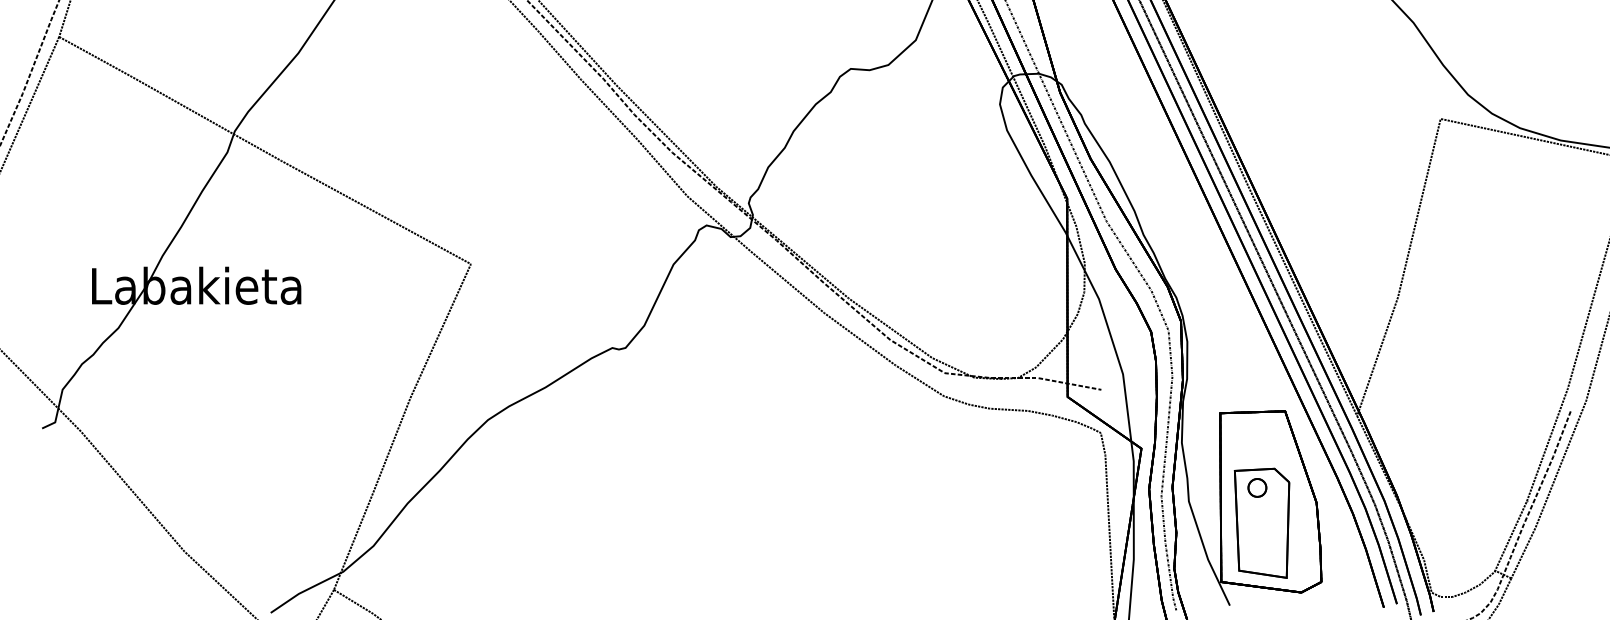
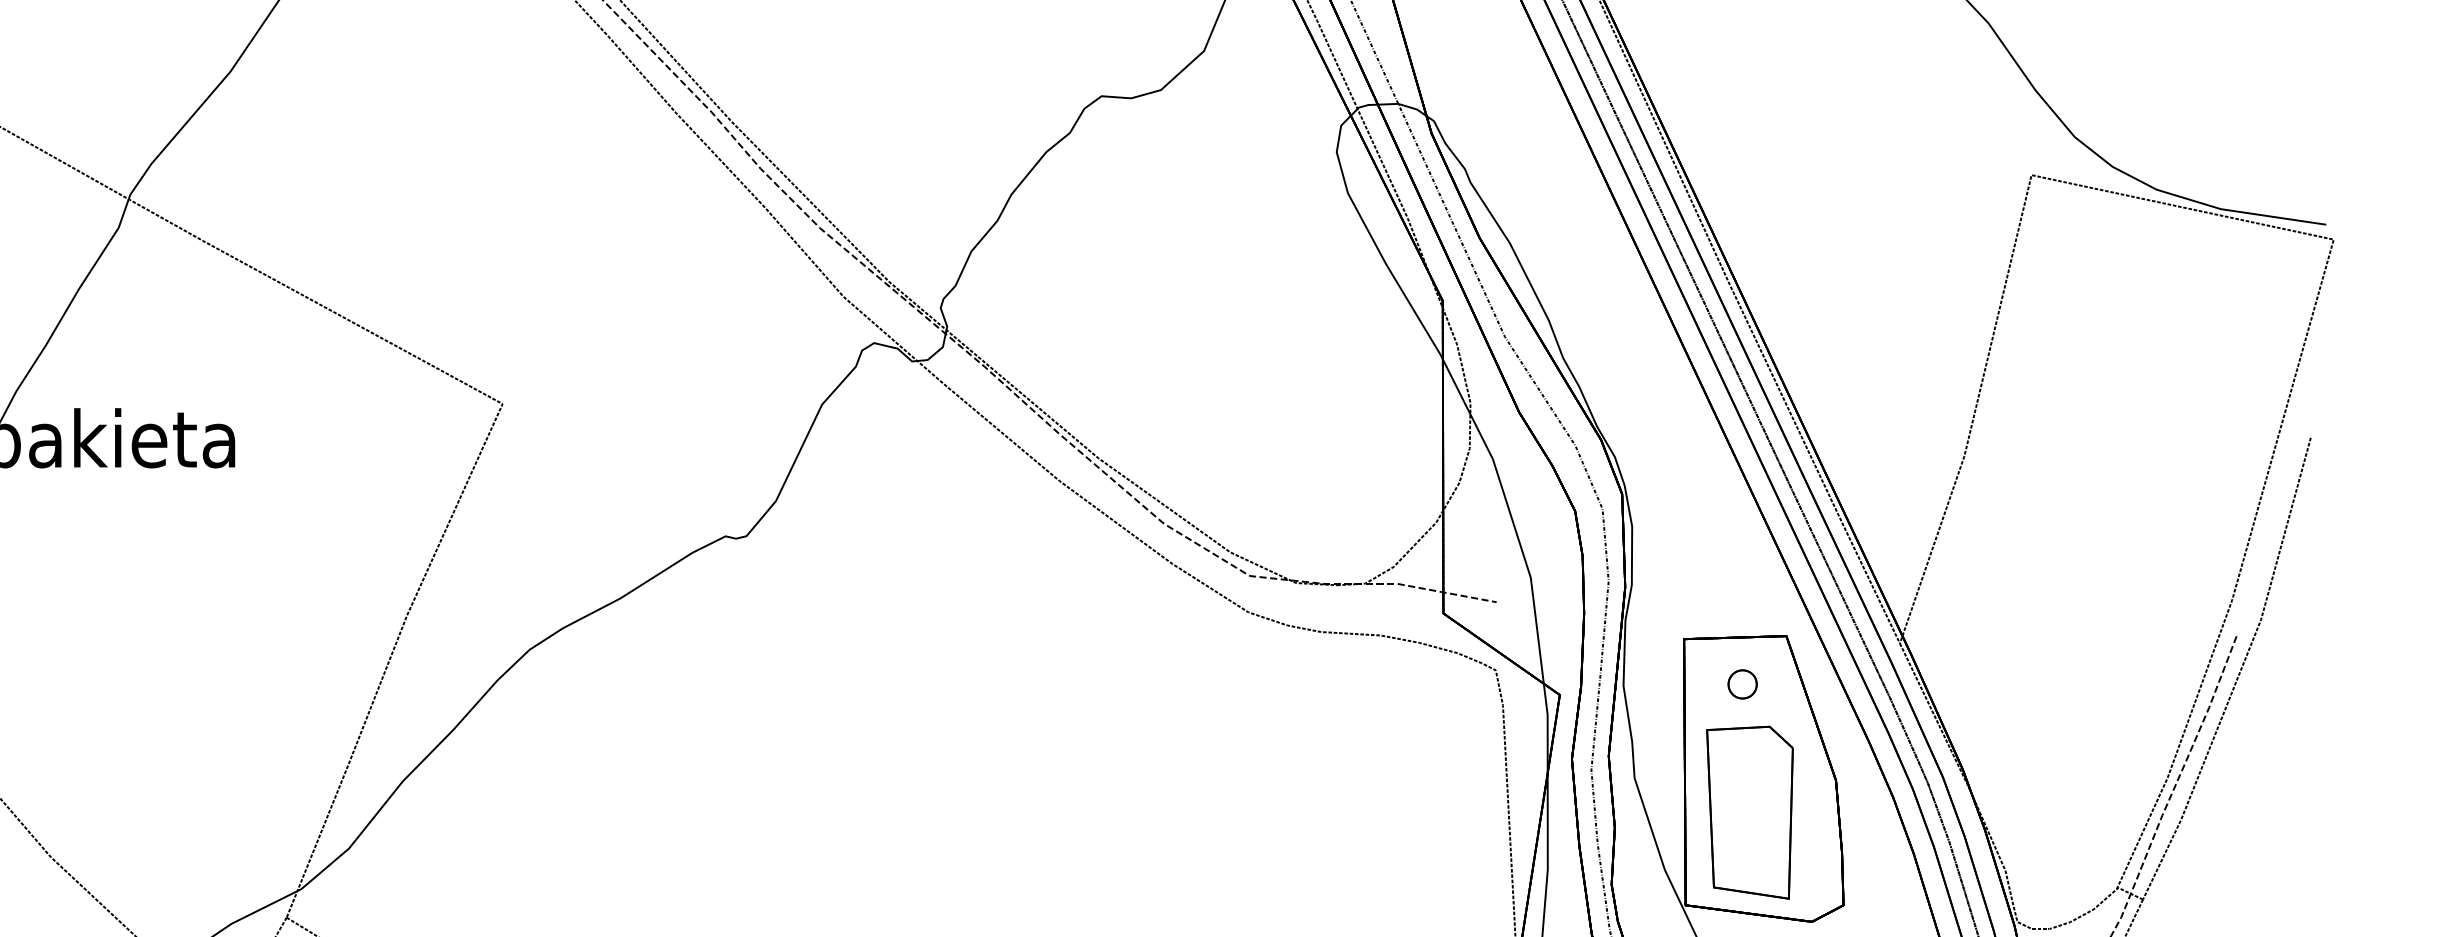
part: (1257, 487) -> (1742, 683), moved

